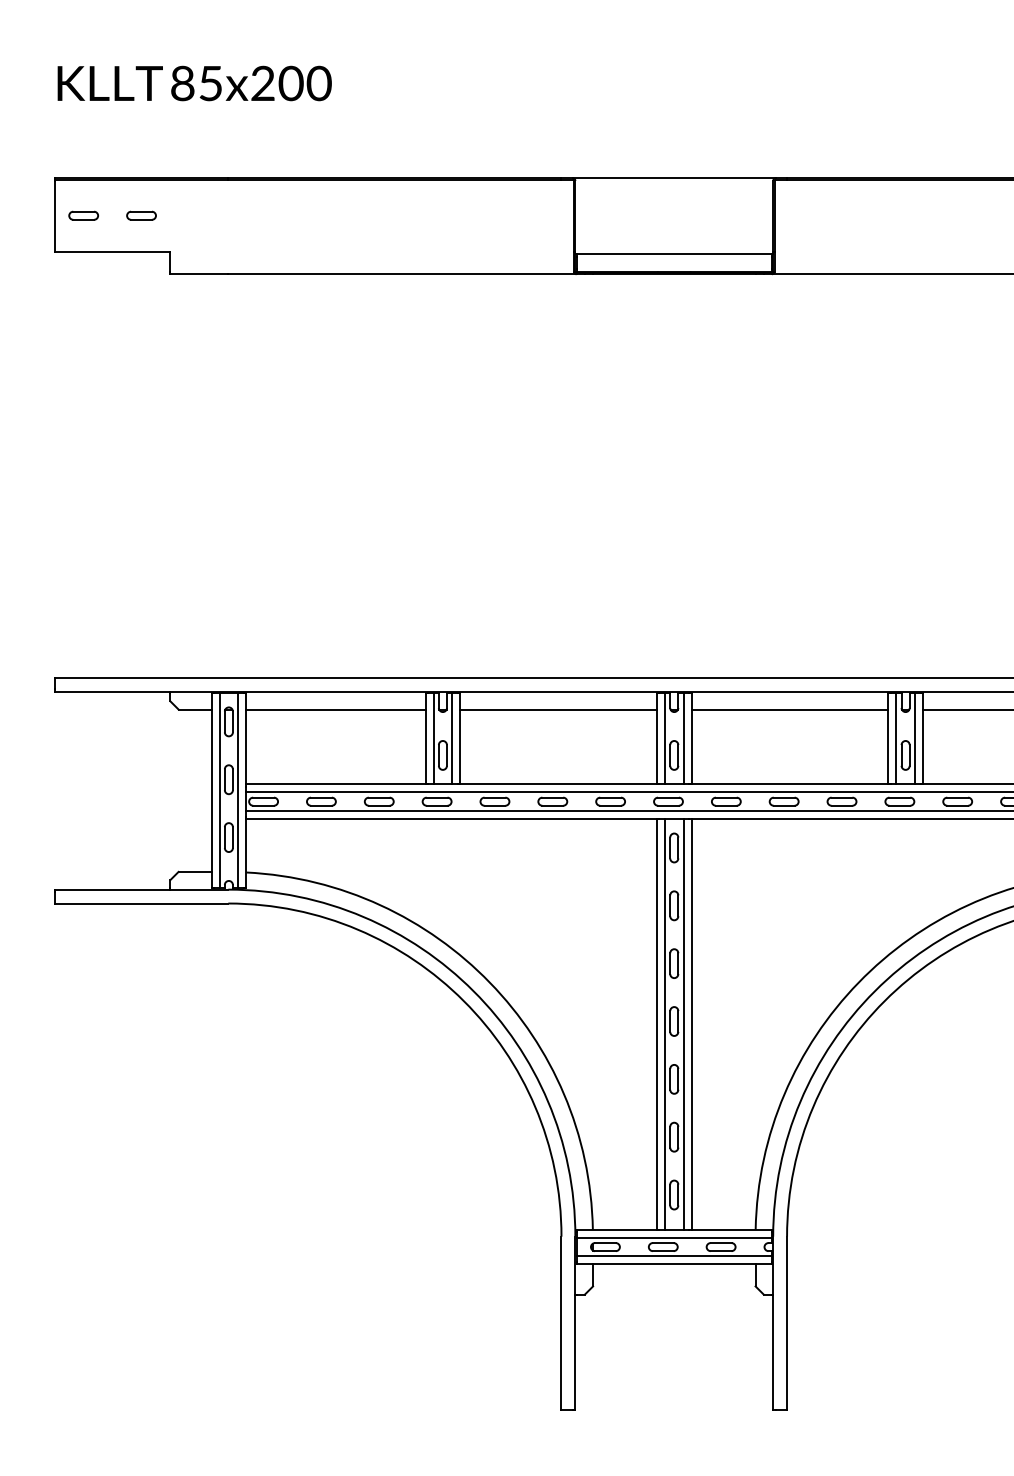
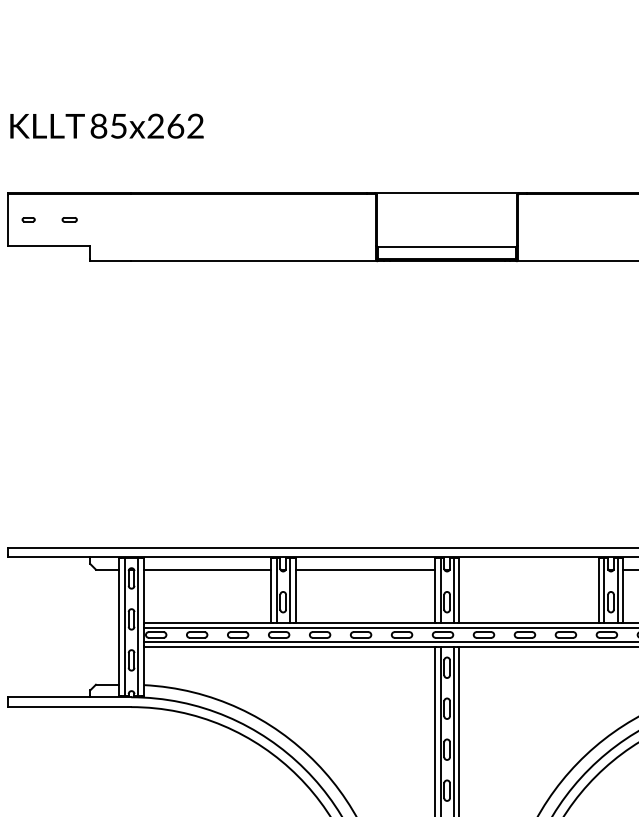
text: (304, 83) -> (185, 126), 85x200 -> 85x262
part: (83, 215) -> (28, 219), size x0.6
part: (141, 215) -> (69, 219), size x0.7
line: (789, 709) -> (528, 569), removed

